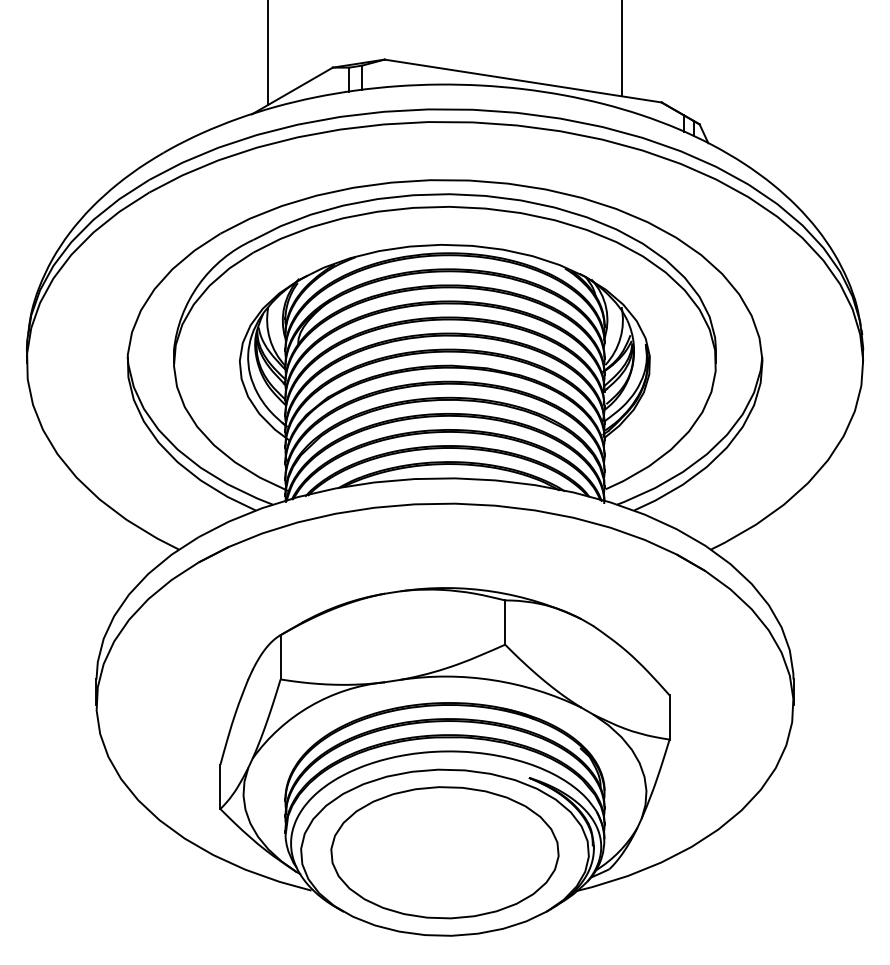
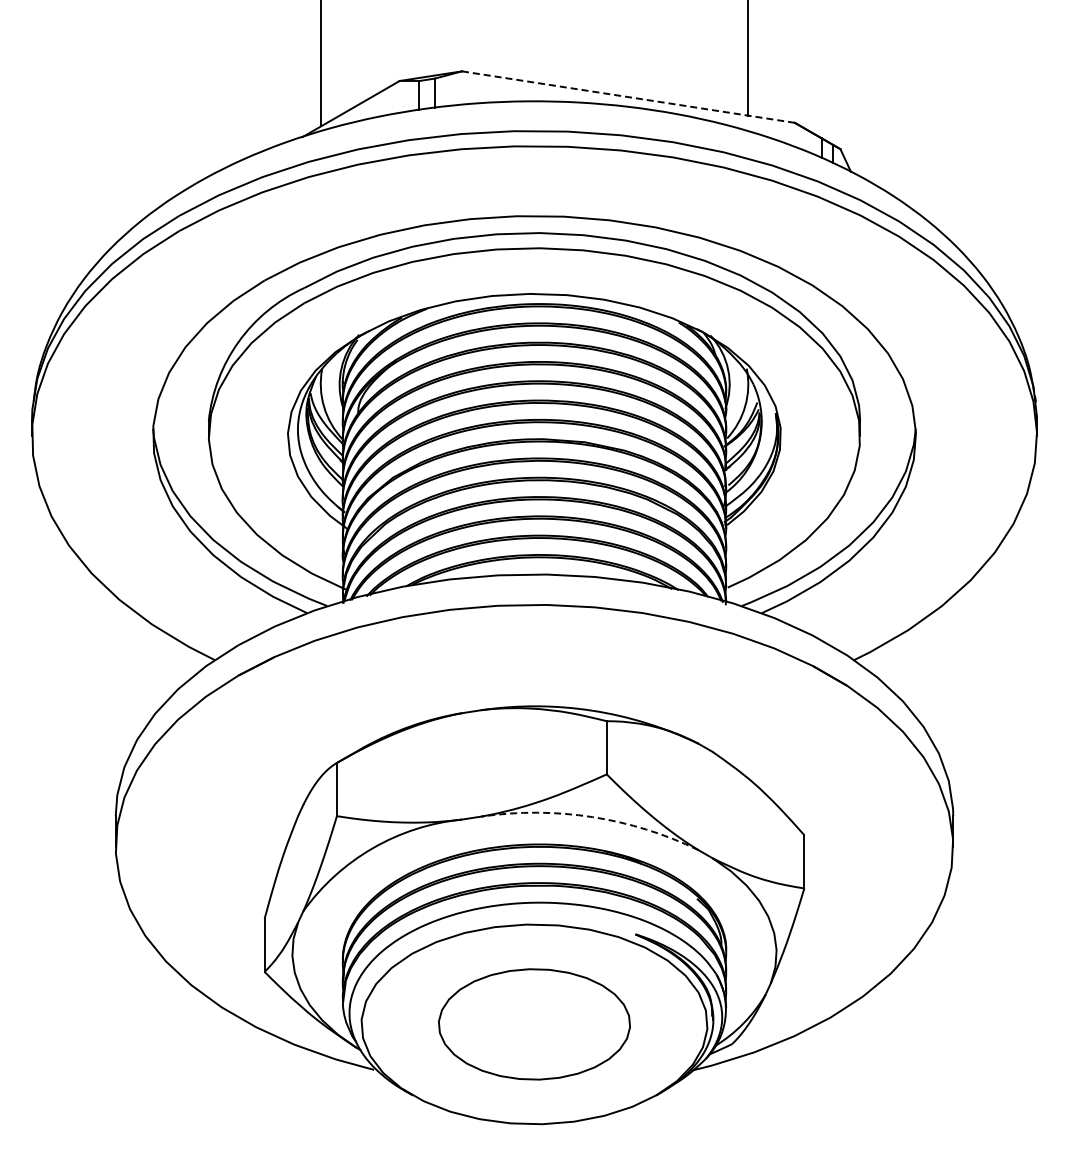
line: (523, 81) -> (628, 97), solid -> dashed
arc: (493, 680) -> (592, 817), solid -> dashed
part: (445, 852) -> (534, 1024), size x0.7

